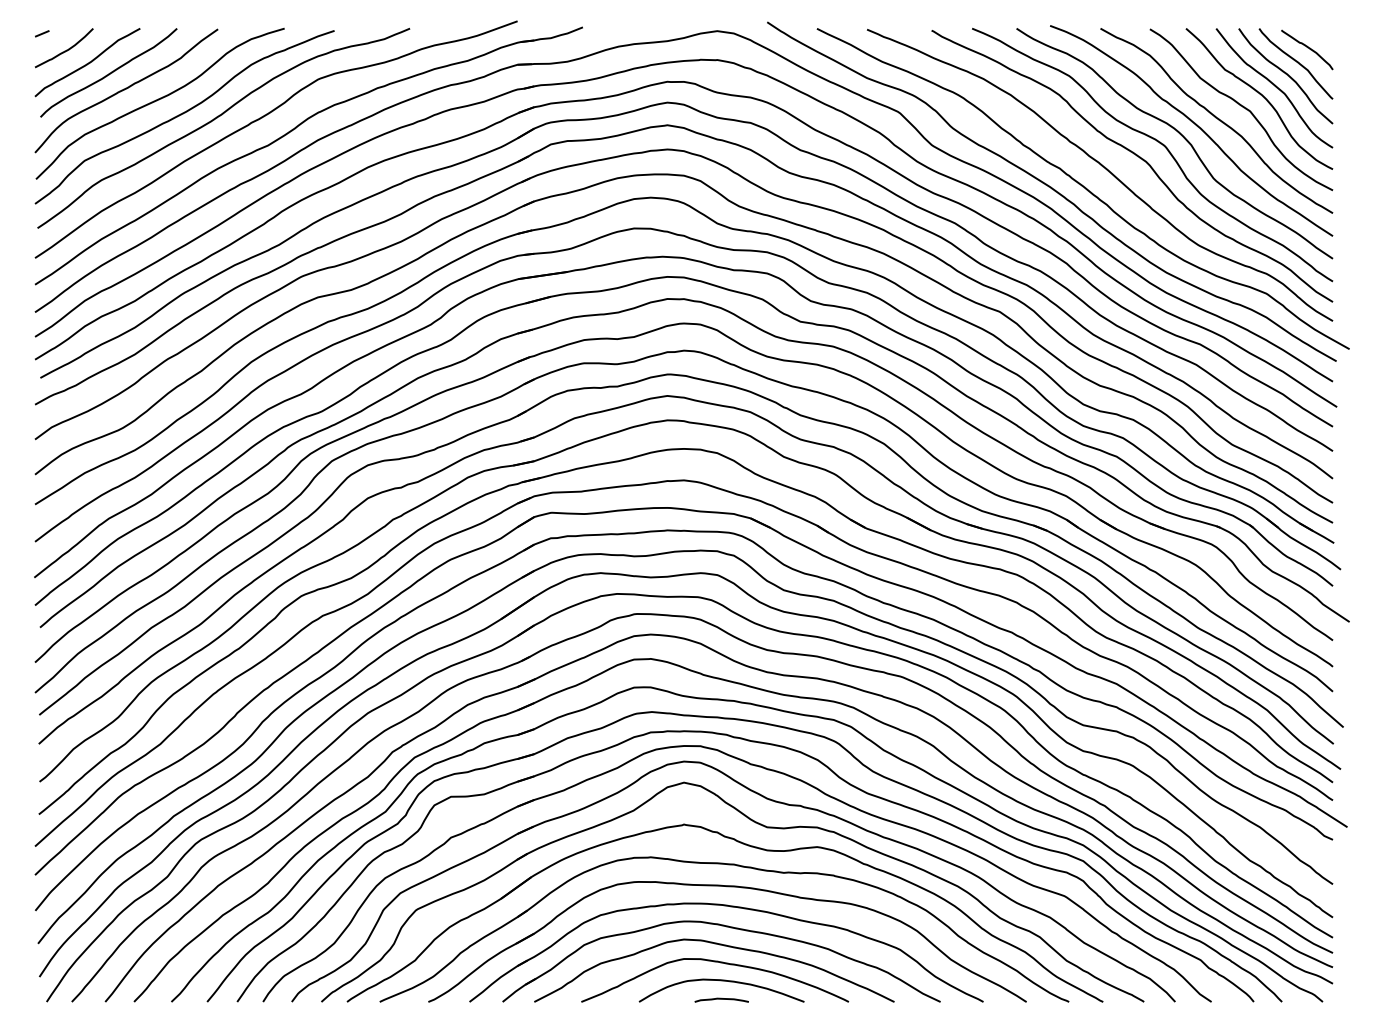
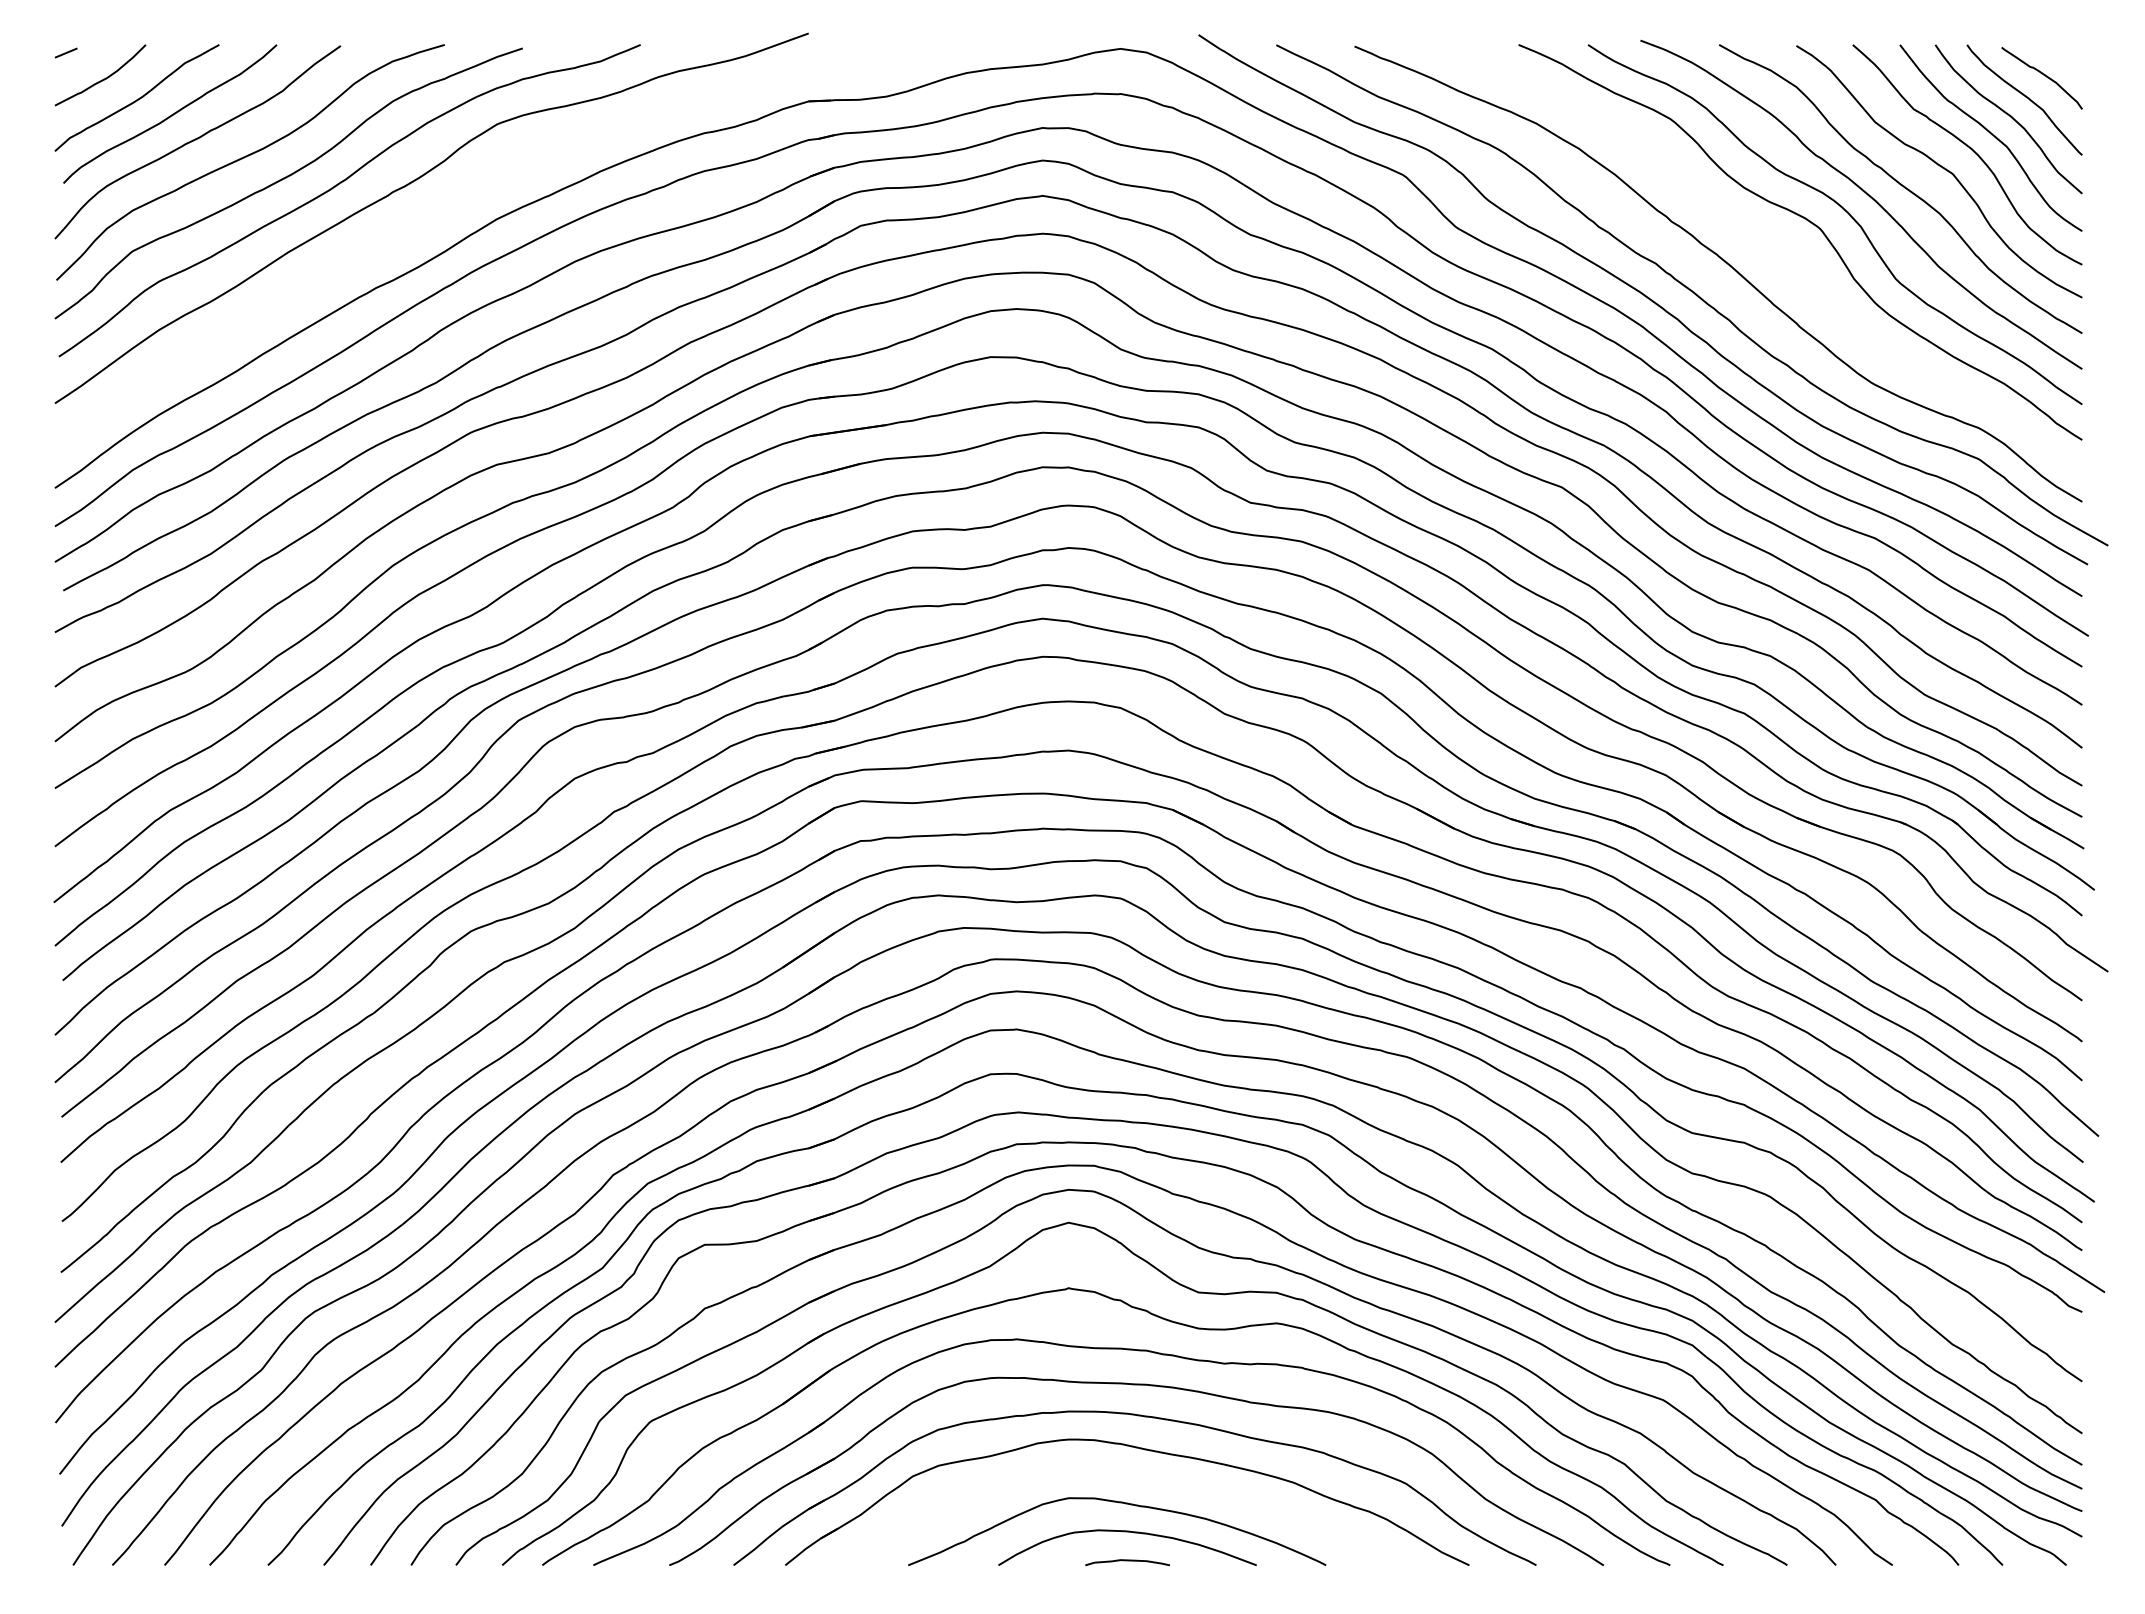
part: (292, 131) -> (457, 205), removed
curve: (1139, 158) -> (1780, 247), removed
curve: (719, 945) -> (1124, 1477), removed

